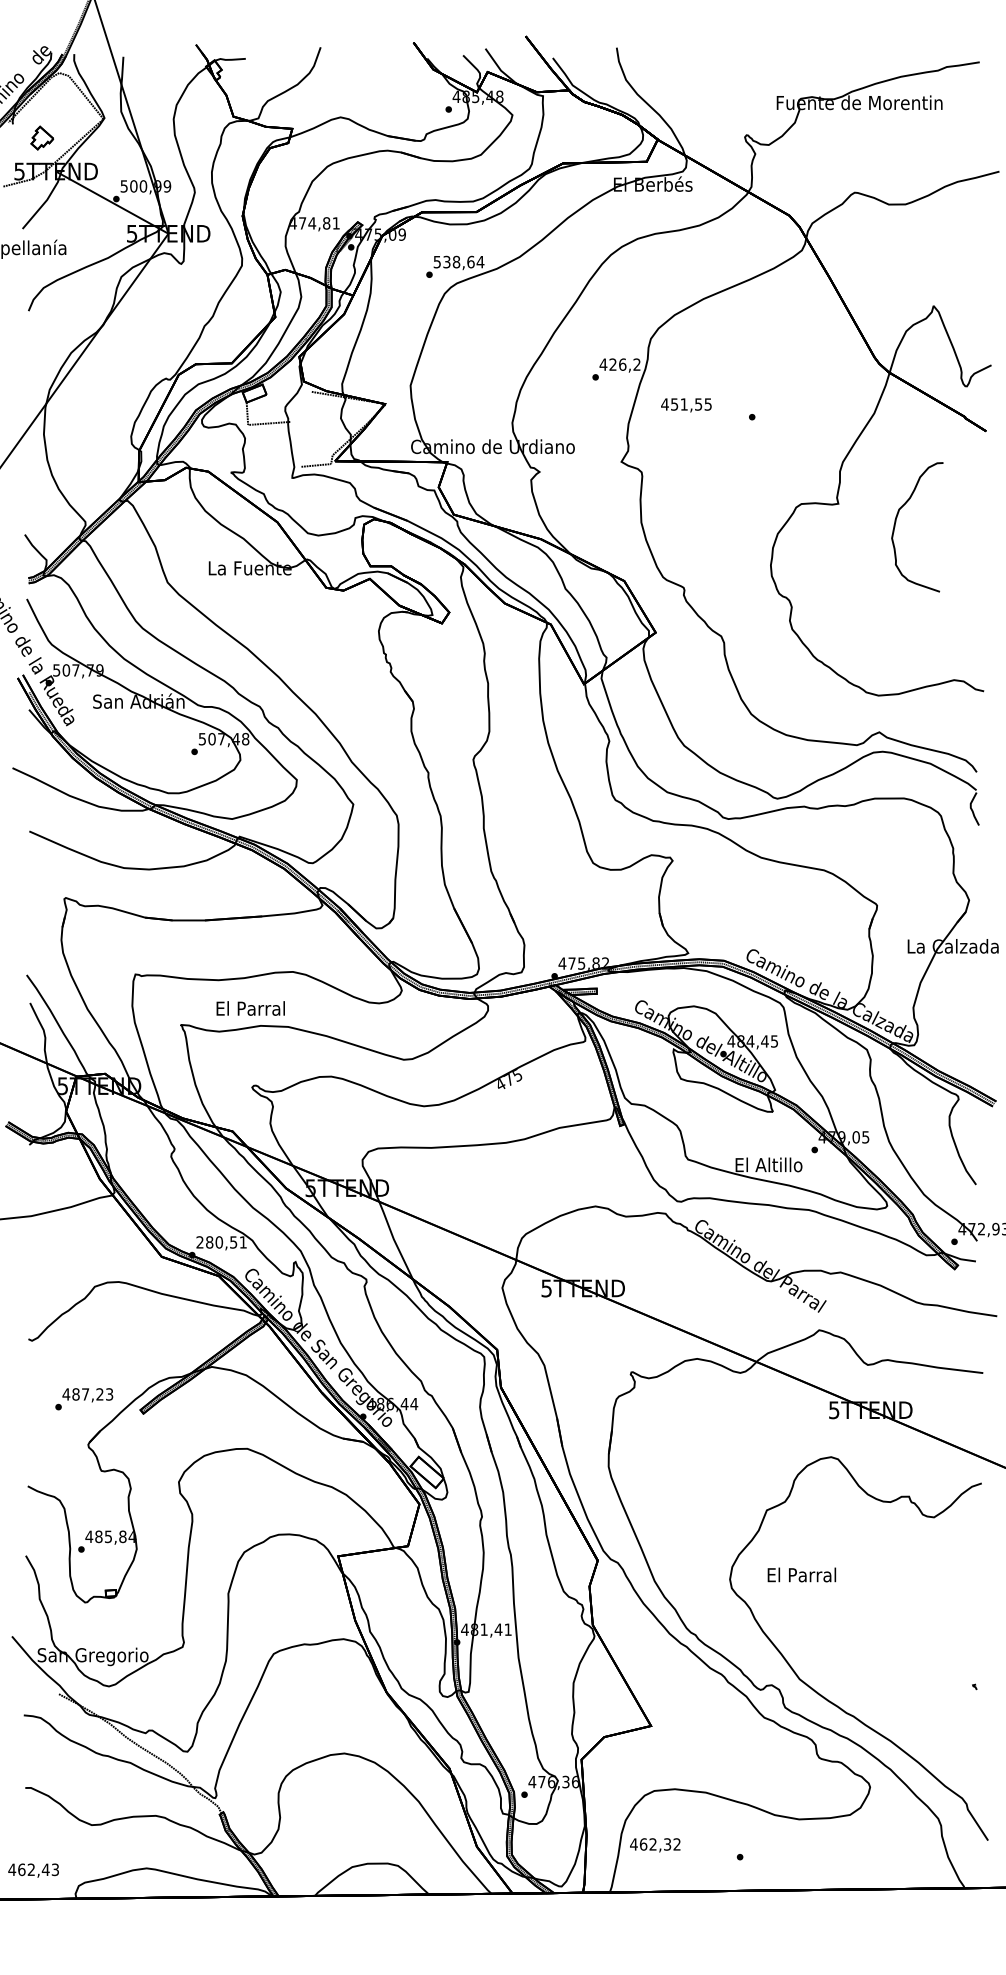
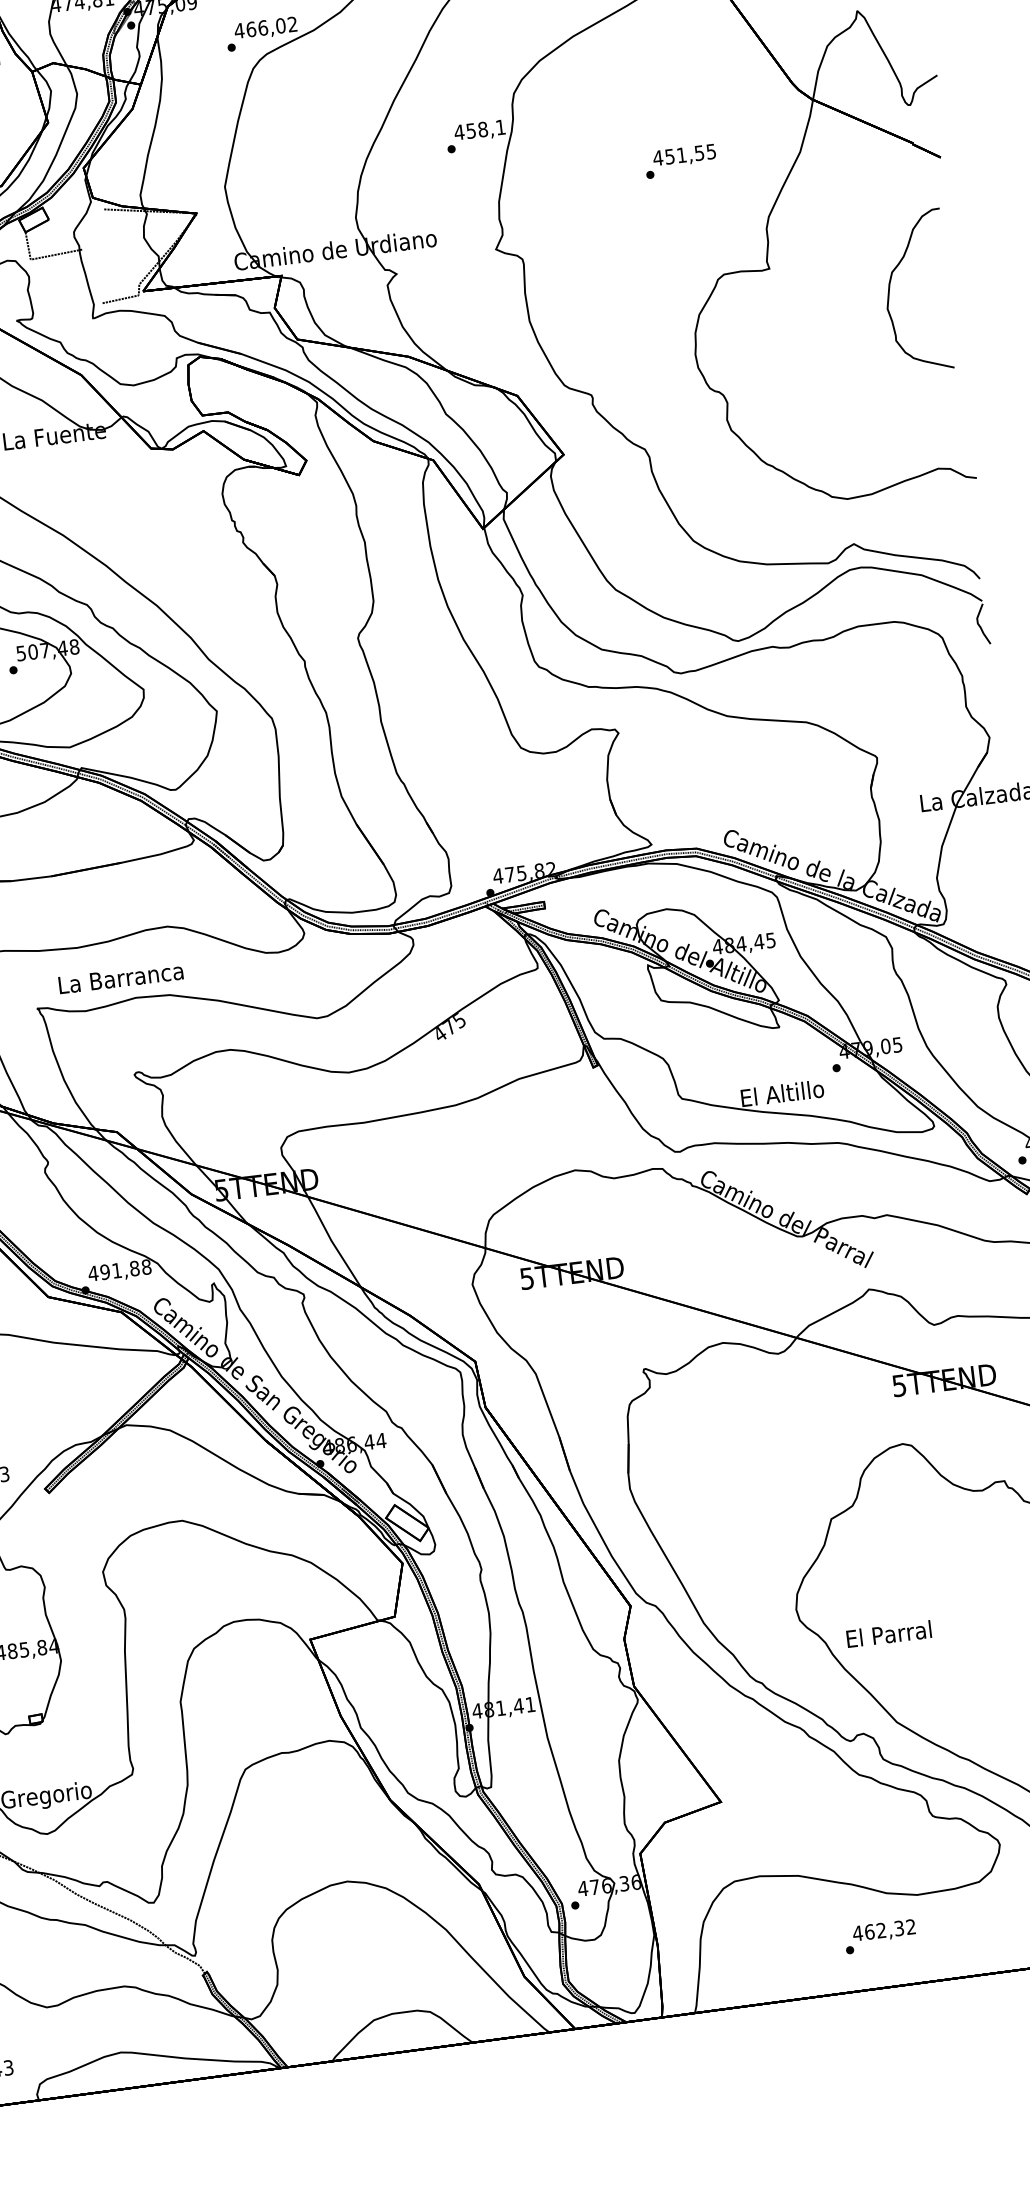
text: (458, 261) -> (265, 26), 538,64 -> 466,02
text: (624, 364) -> (485, 129), 426,2 -> 458,1
text: (686, 405) -> (684, 156), moved
part: (896, 522) -> (890, 288), moved
text: (250, 1008) -> (120, 977), El Parral -> La Barranca
text: (221, 1242) -> (119, 1270), 280,51 -> 491,88
text: (801, 1574) -> (888, 1633), moved
text: (655, 1845) -> (884, 1931), moved

